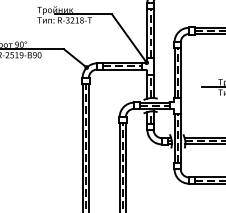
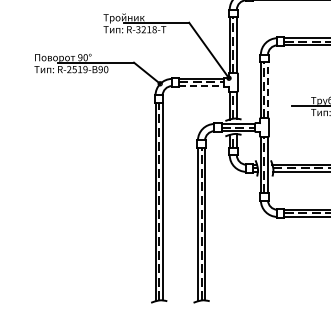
line: (123, 69) -> (202, 86), solid -> dashed
line: (181, 72) -> (268, 89), solid -> dashed

